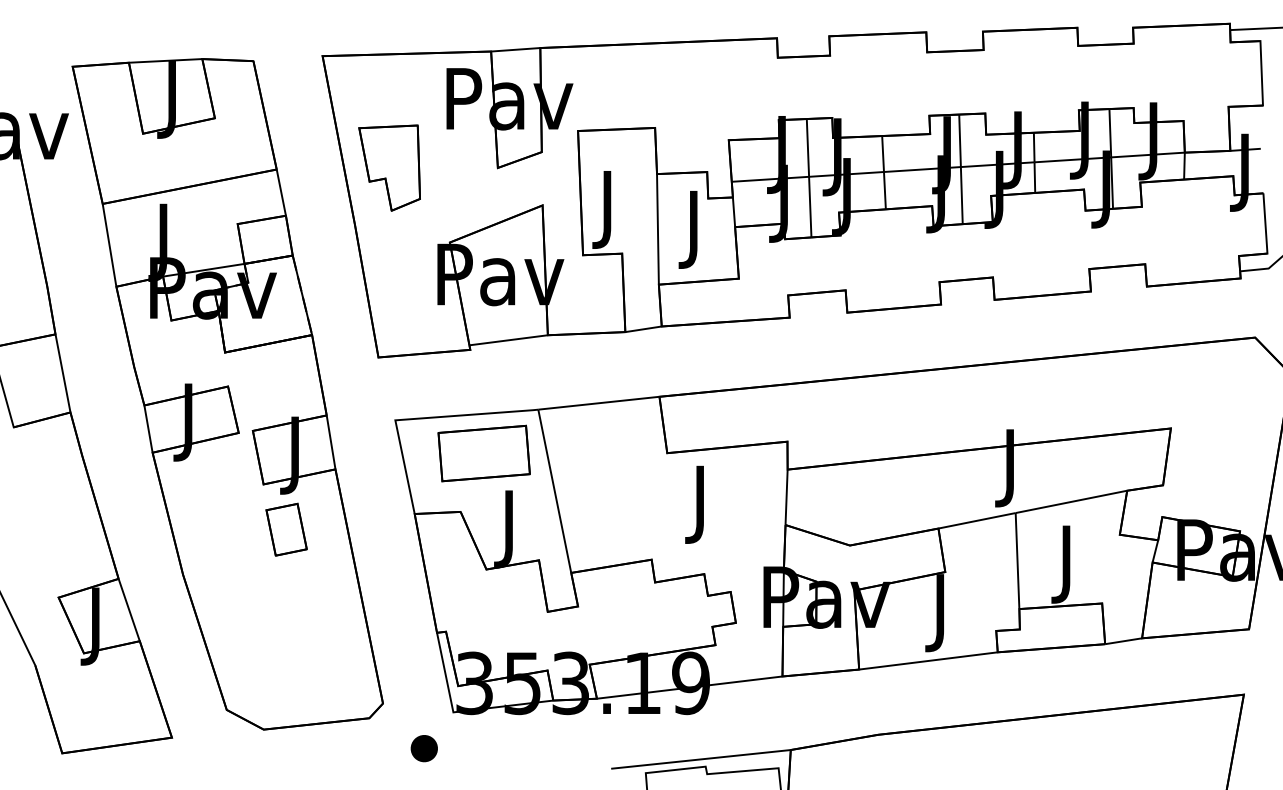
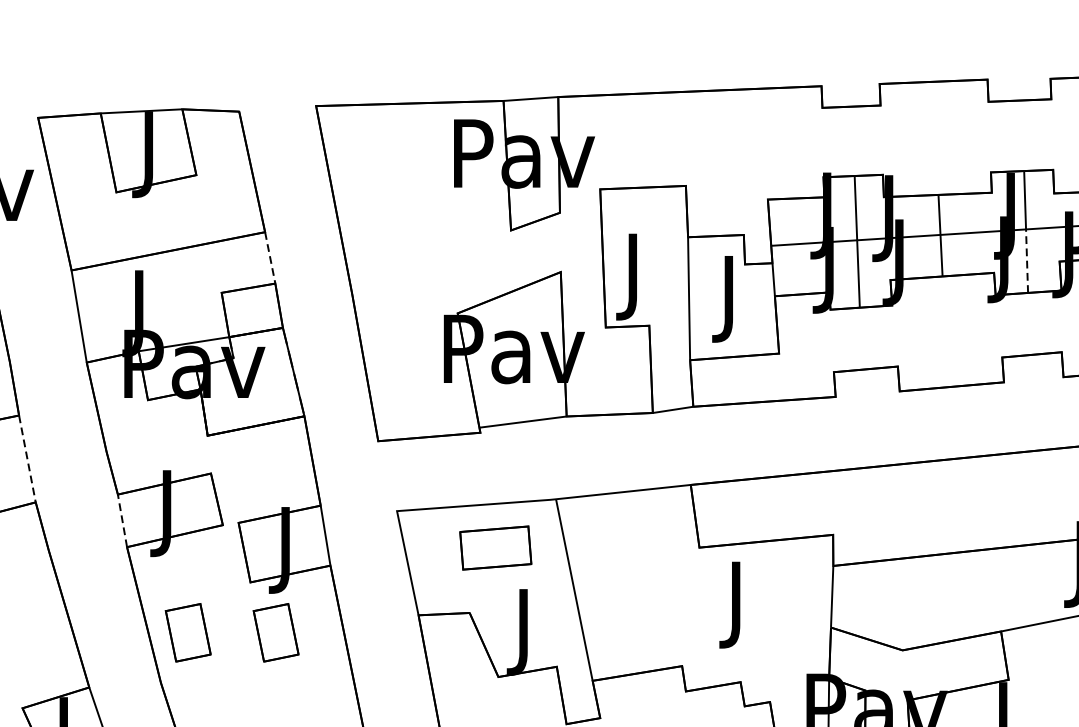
part: (389, 167) -> (390, 229), removed
line: (281, 192) -> (270, 257), solid -> dashed
line: (961, 195) -> (1026, 261), solid -> dashed
line: (63, 373) -> (27, 459), solid -> dashed
line: (148, 429) -> (122, 521), solid -> dashed
part: (483, 453) -> (495, 548), size x0.7
part: (207, 529) -> (188, 632), added

